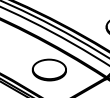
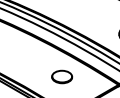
part: (48, 69) -> (61, 76), size x0.6

